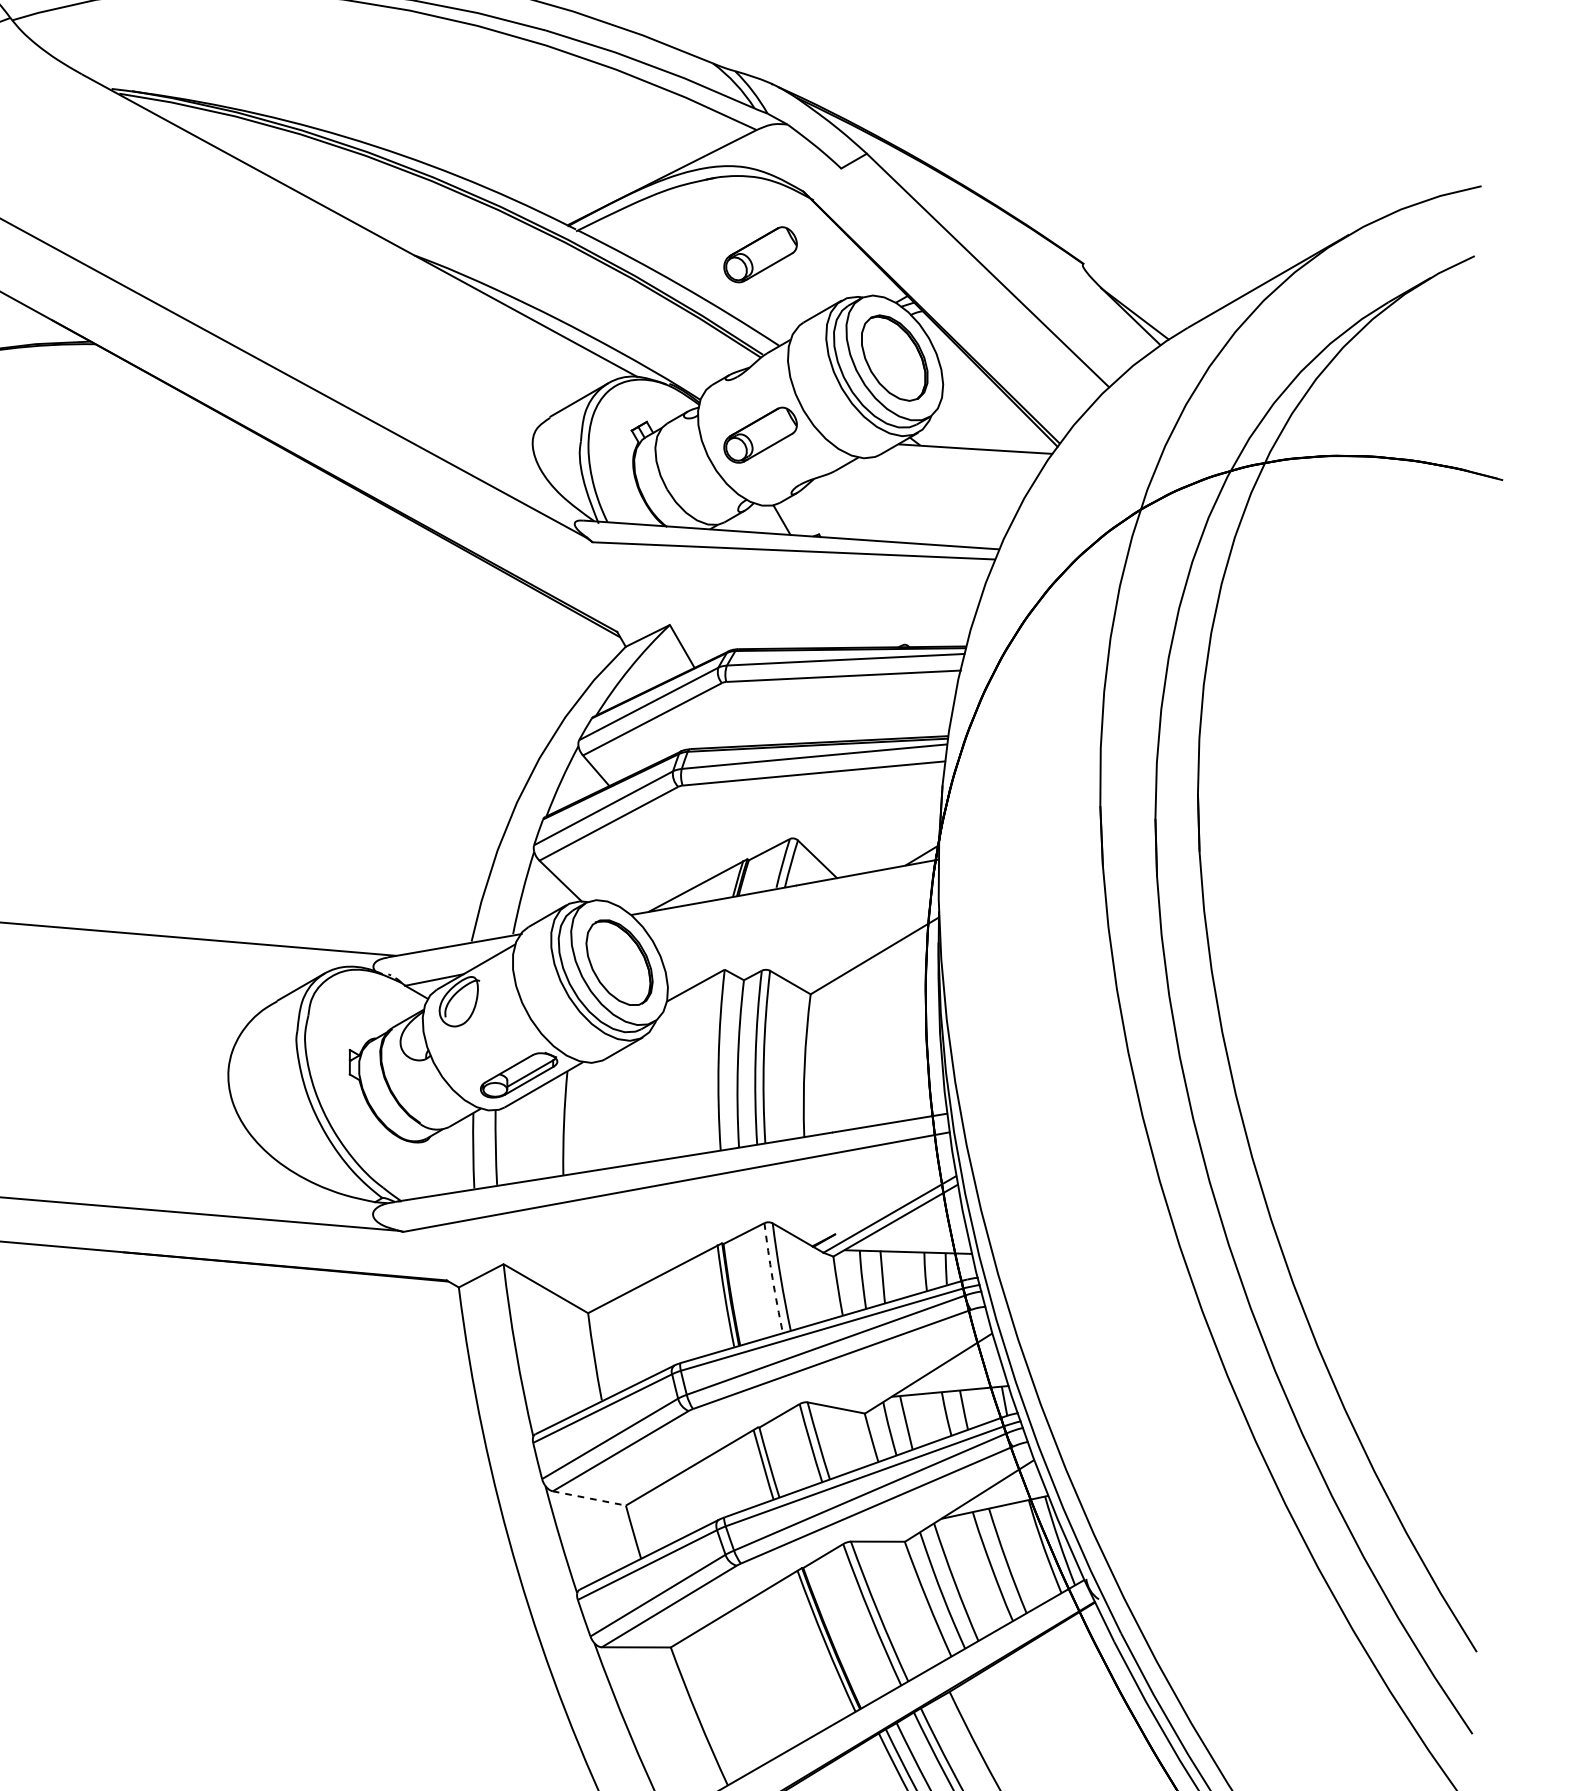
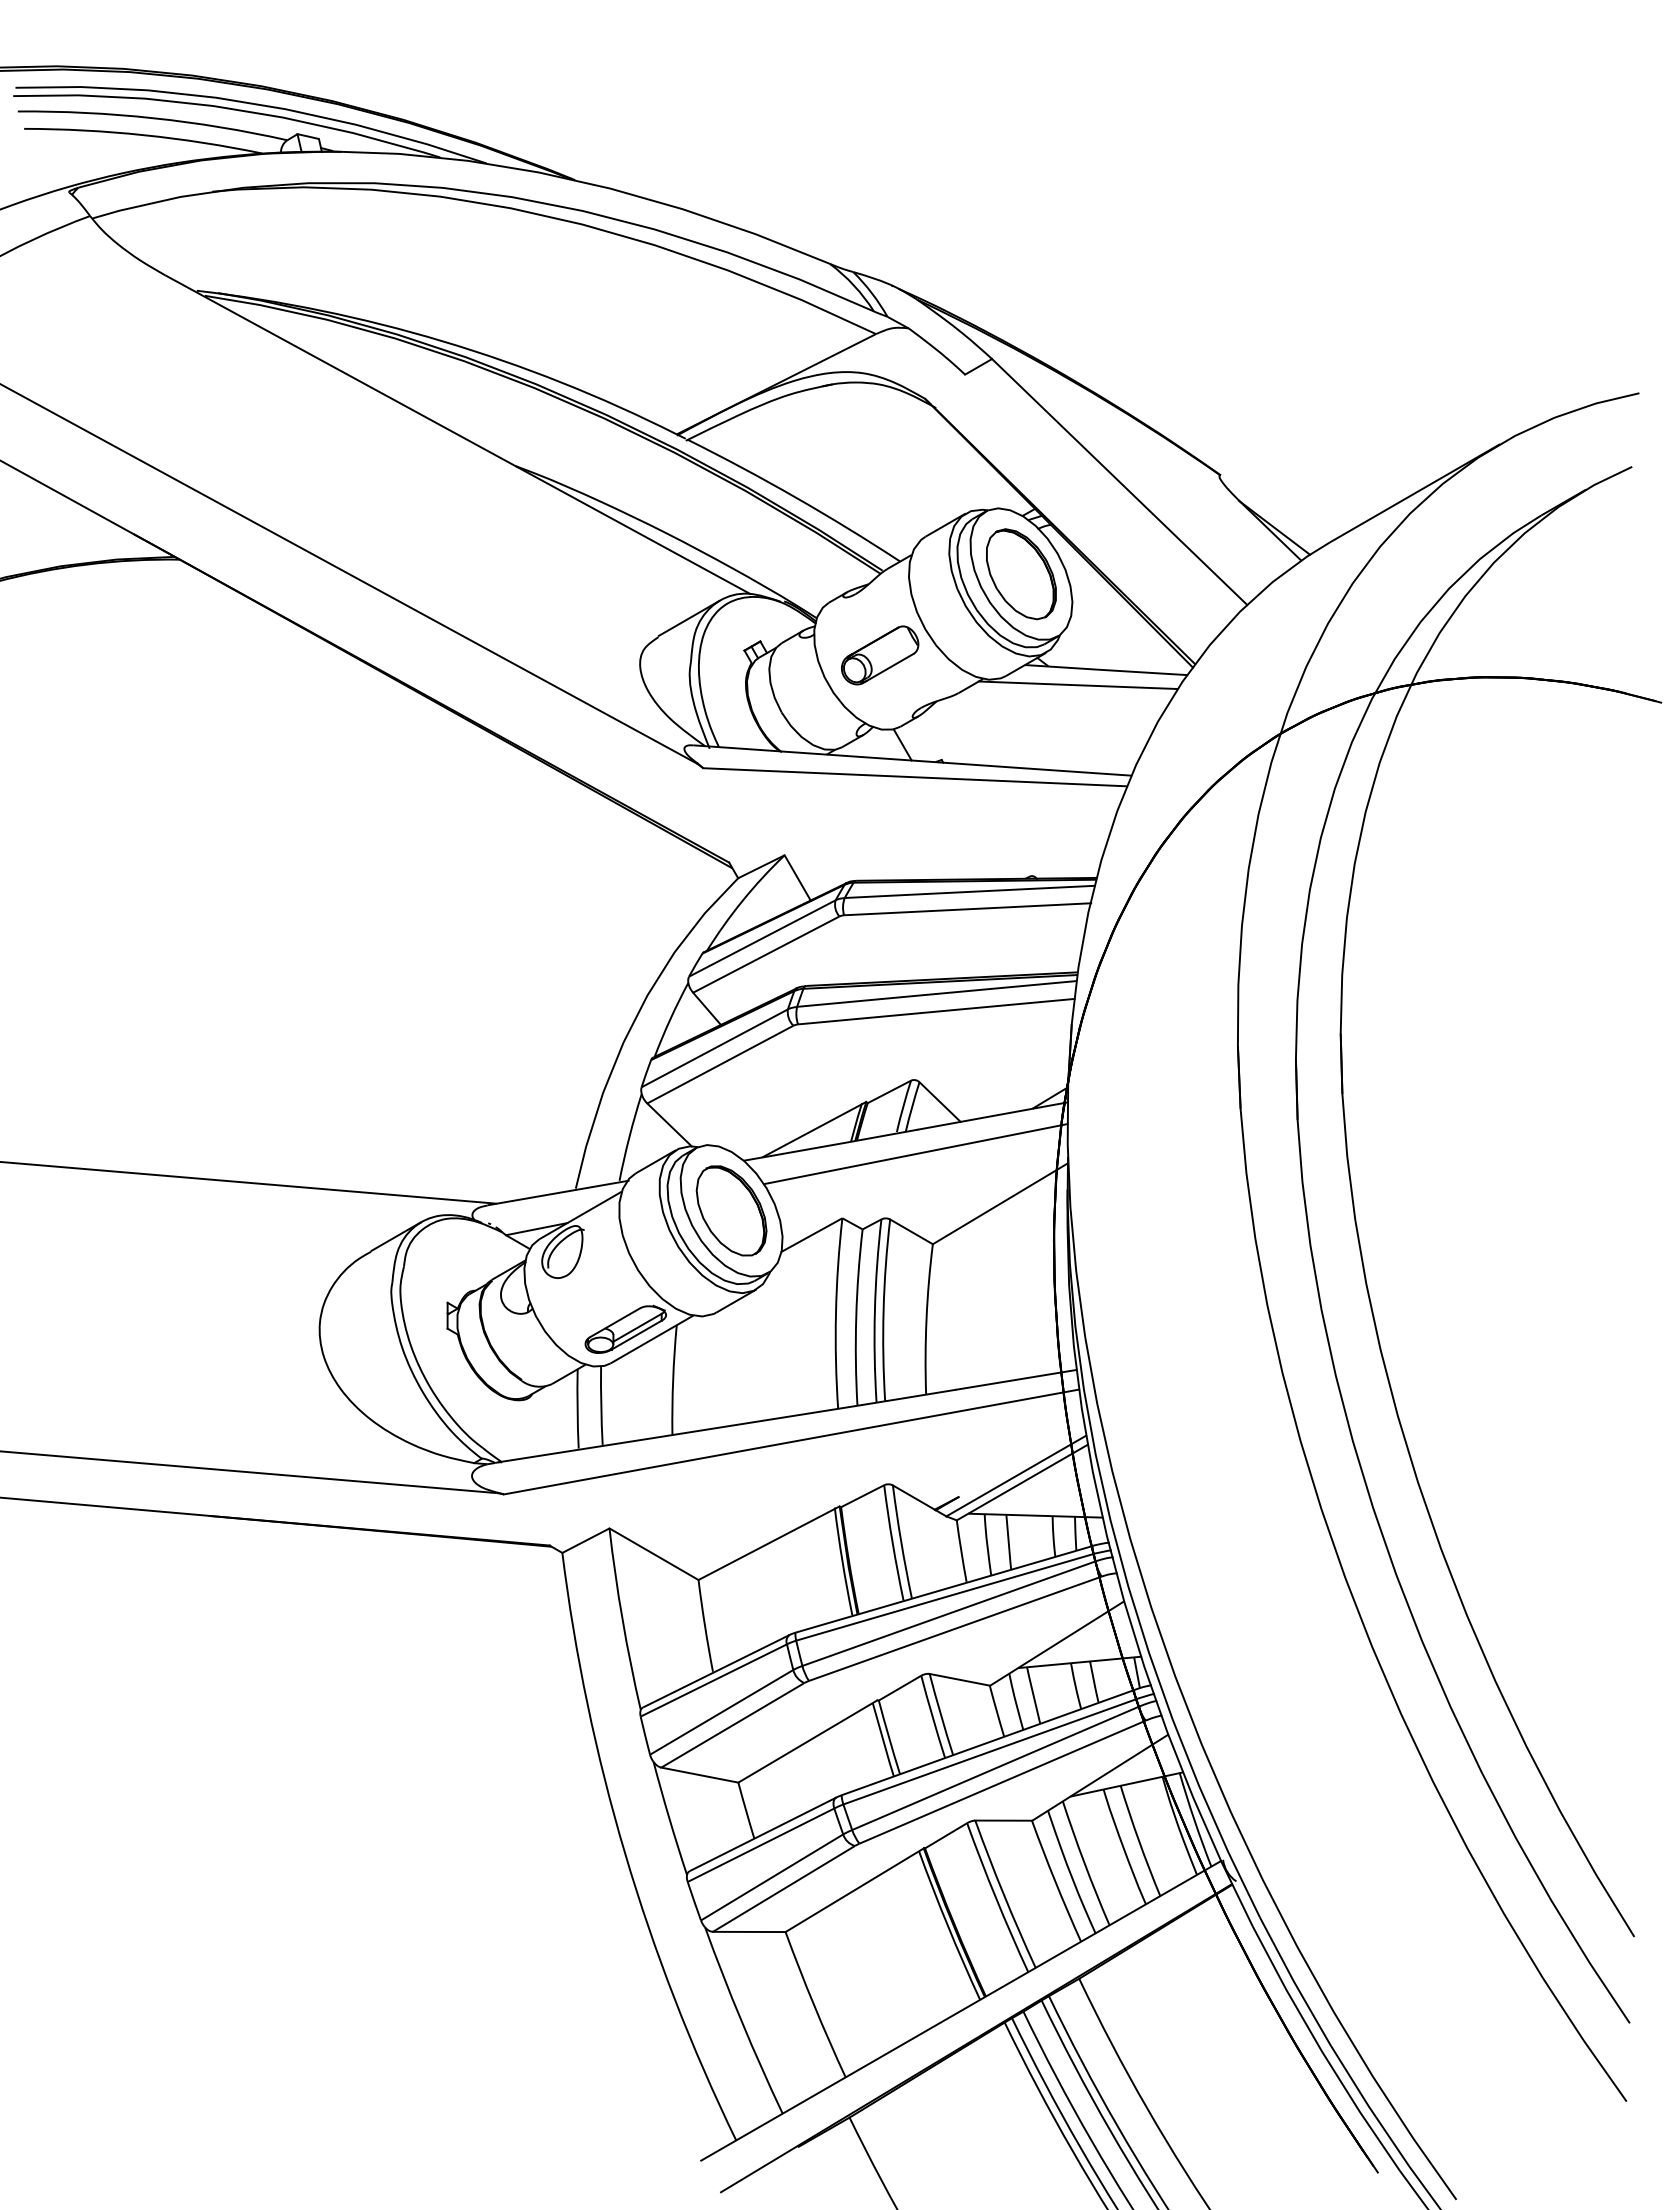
part: (760, 254) -> (880, 465), removed
line: (948, 463) -> (1077, 685), added
line: (794, 909) -> (915, 1154), added
arc: (772, 1278) -> (892, 1543), dashed -> solid
line: (590, 1498) -> (700, 1775), dashed -> solid

